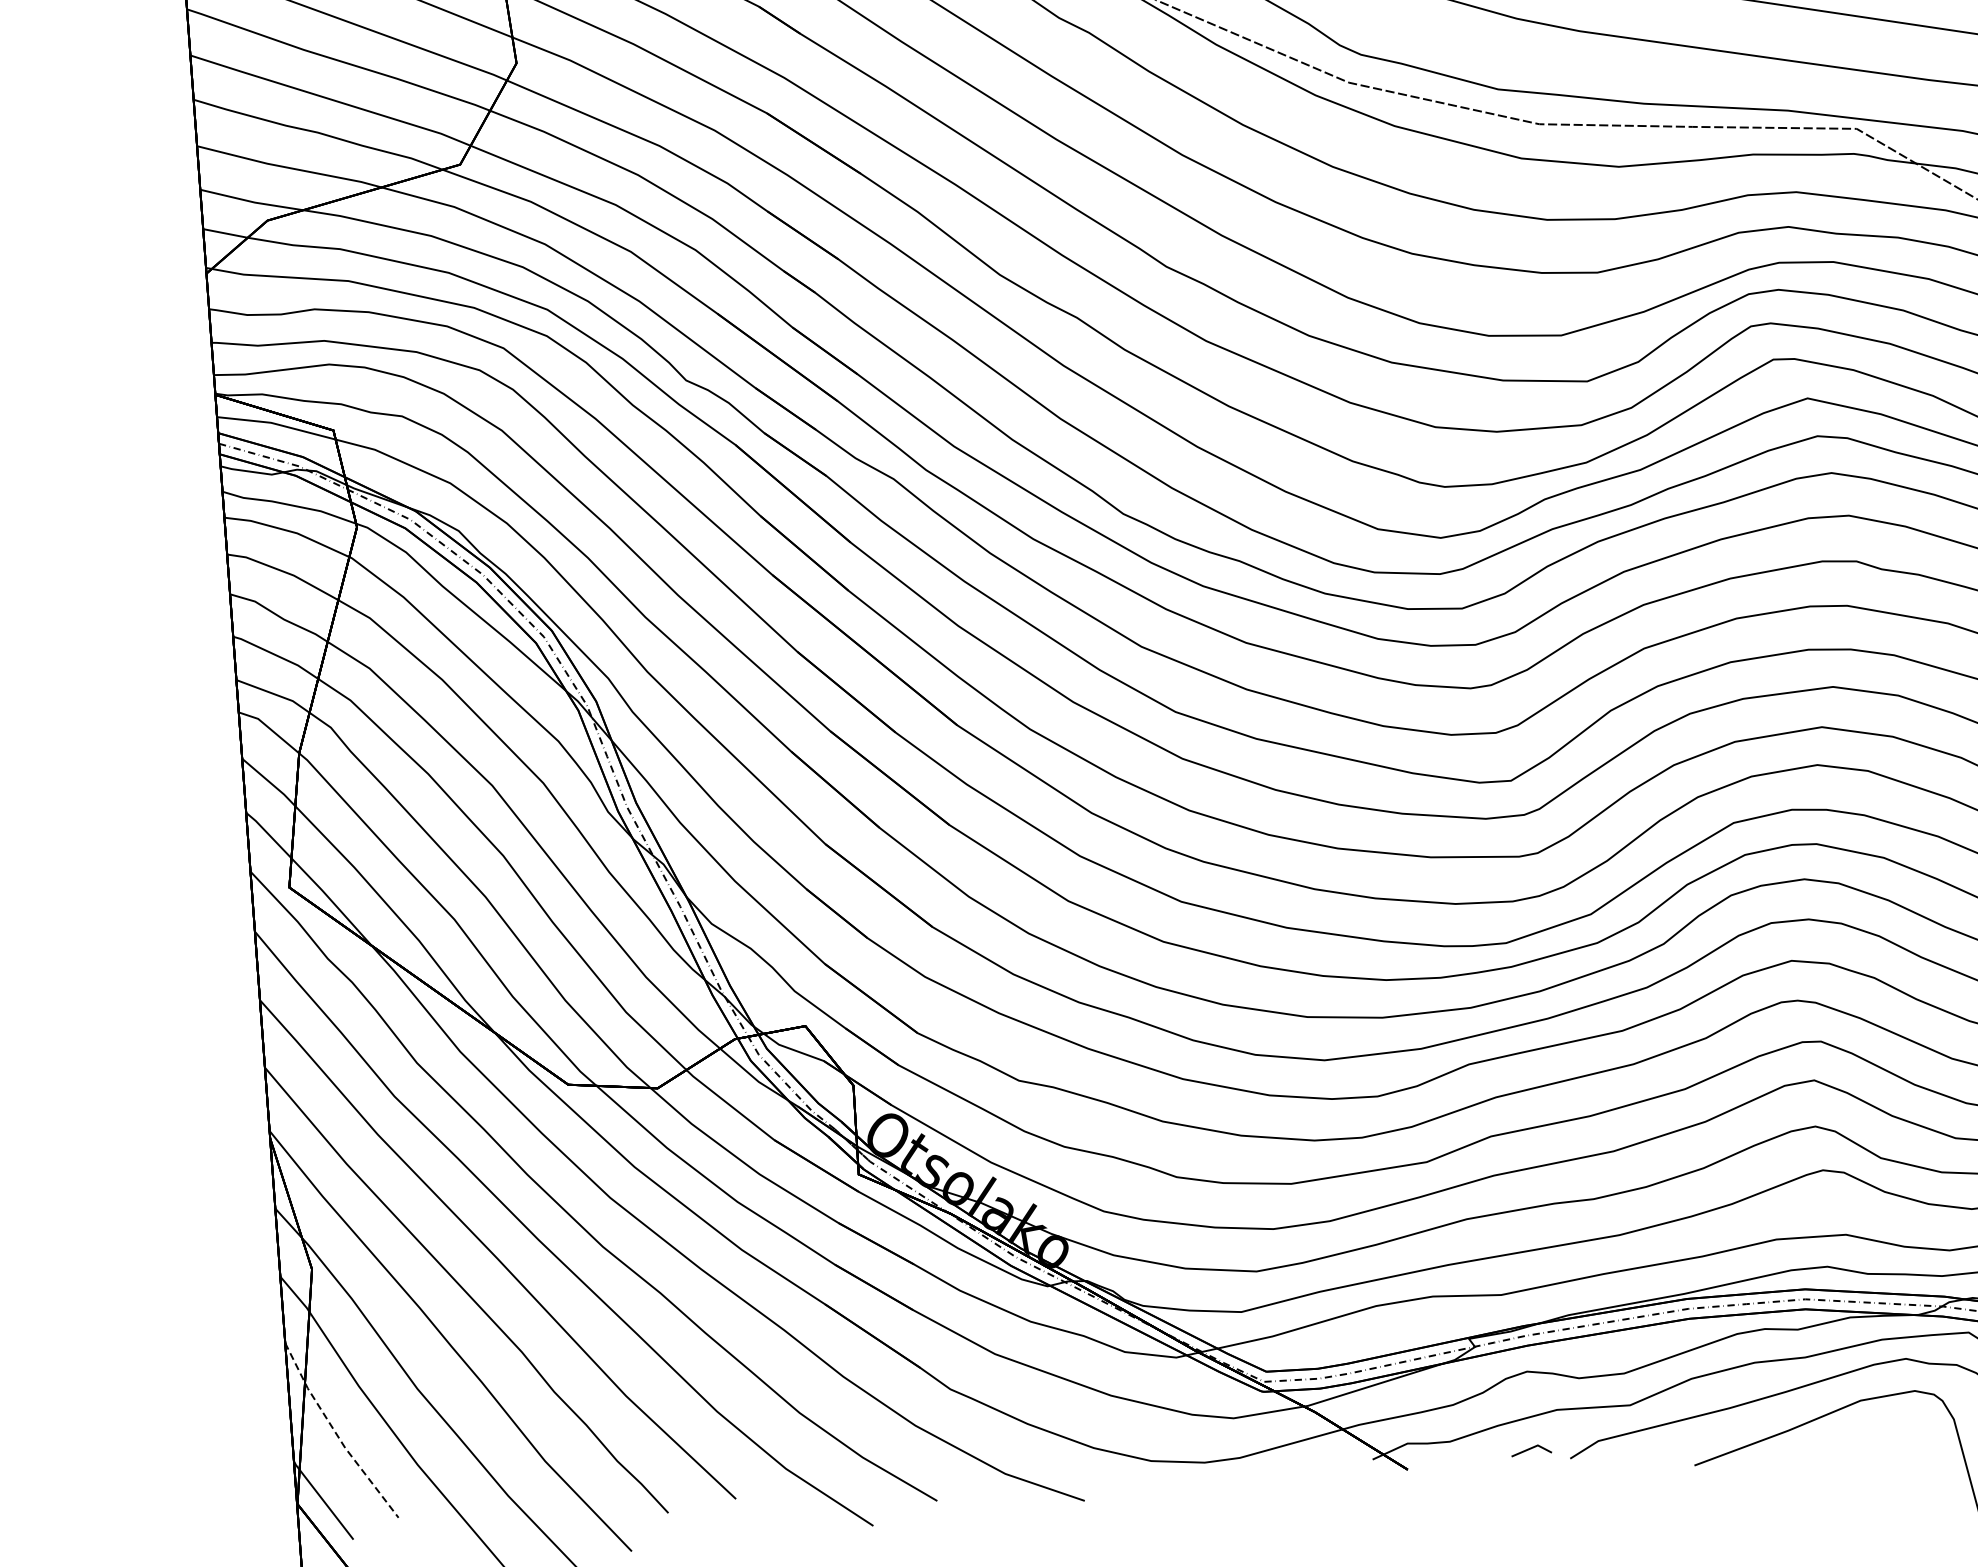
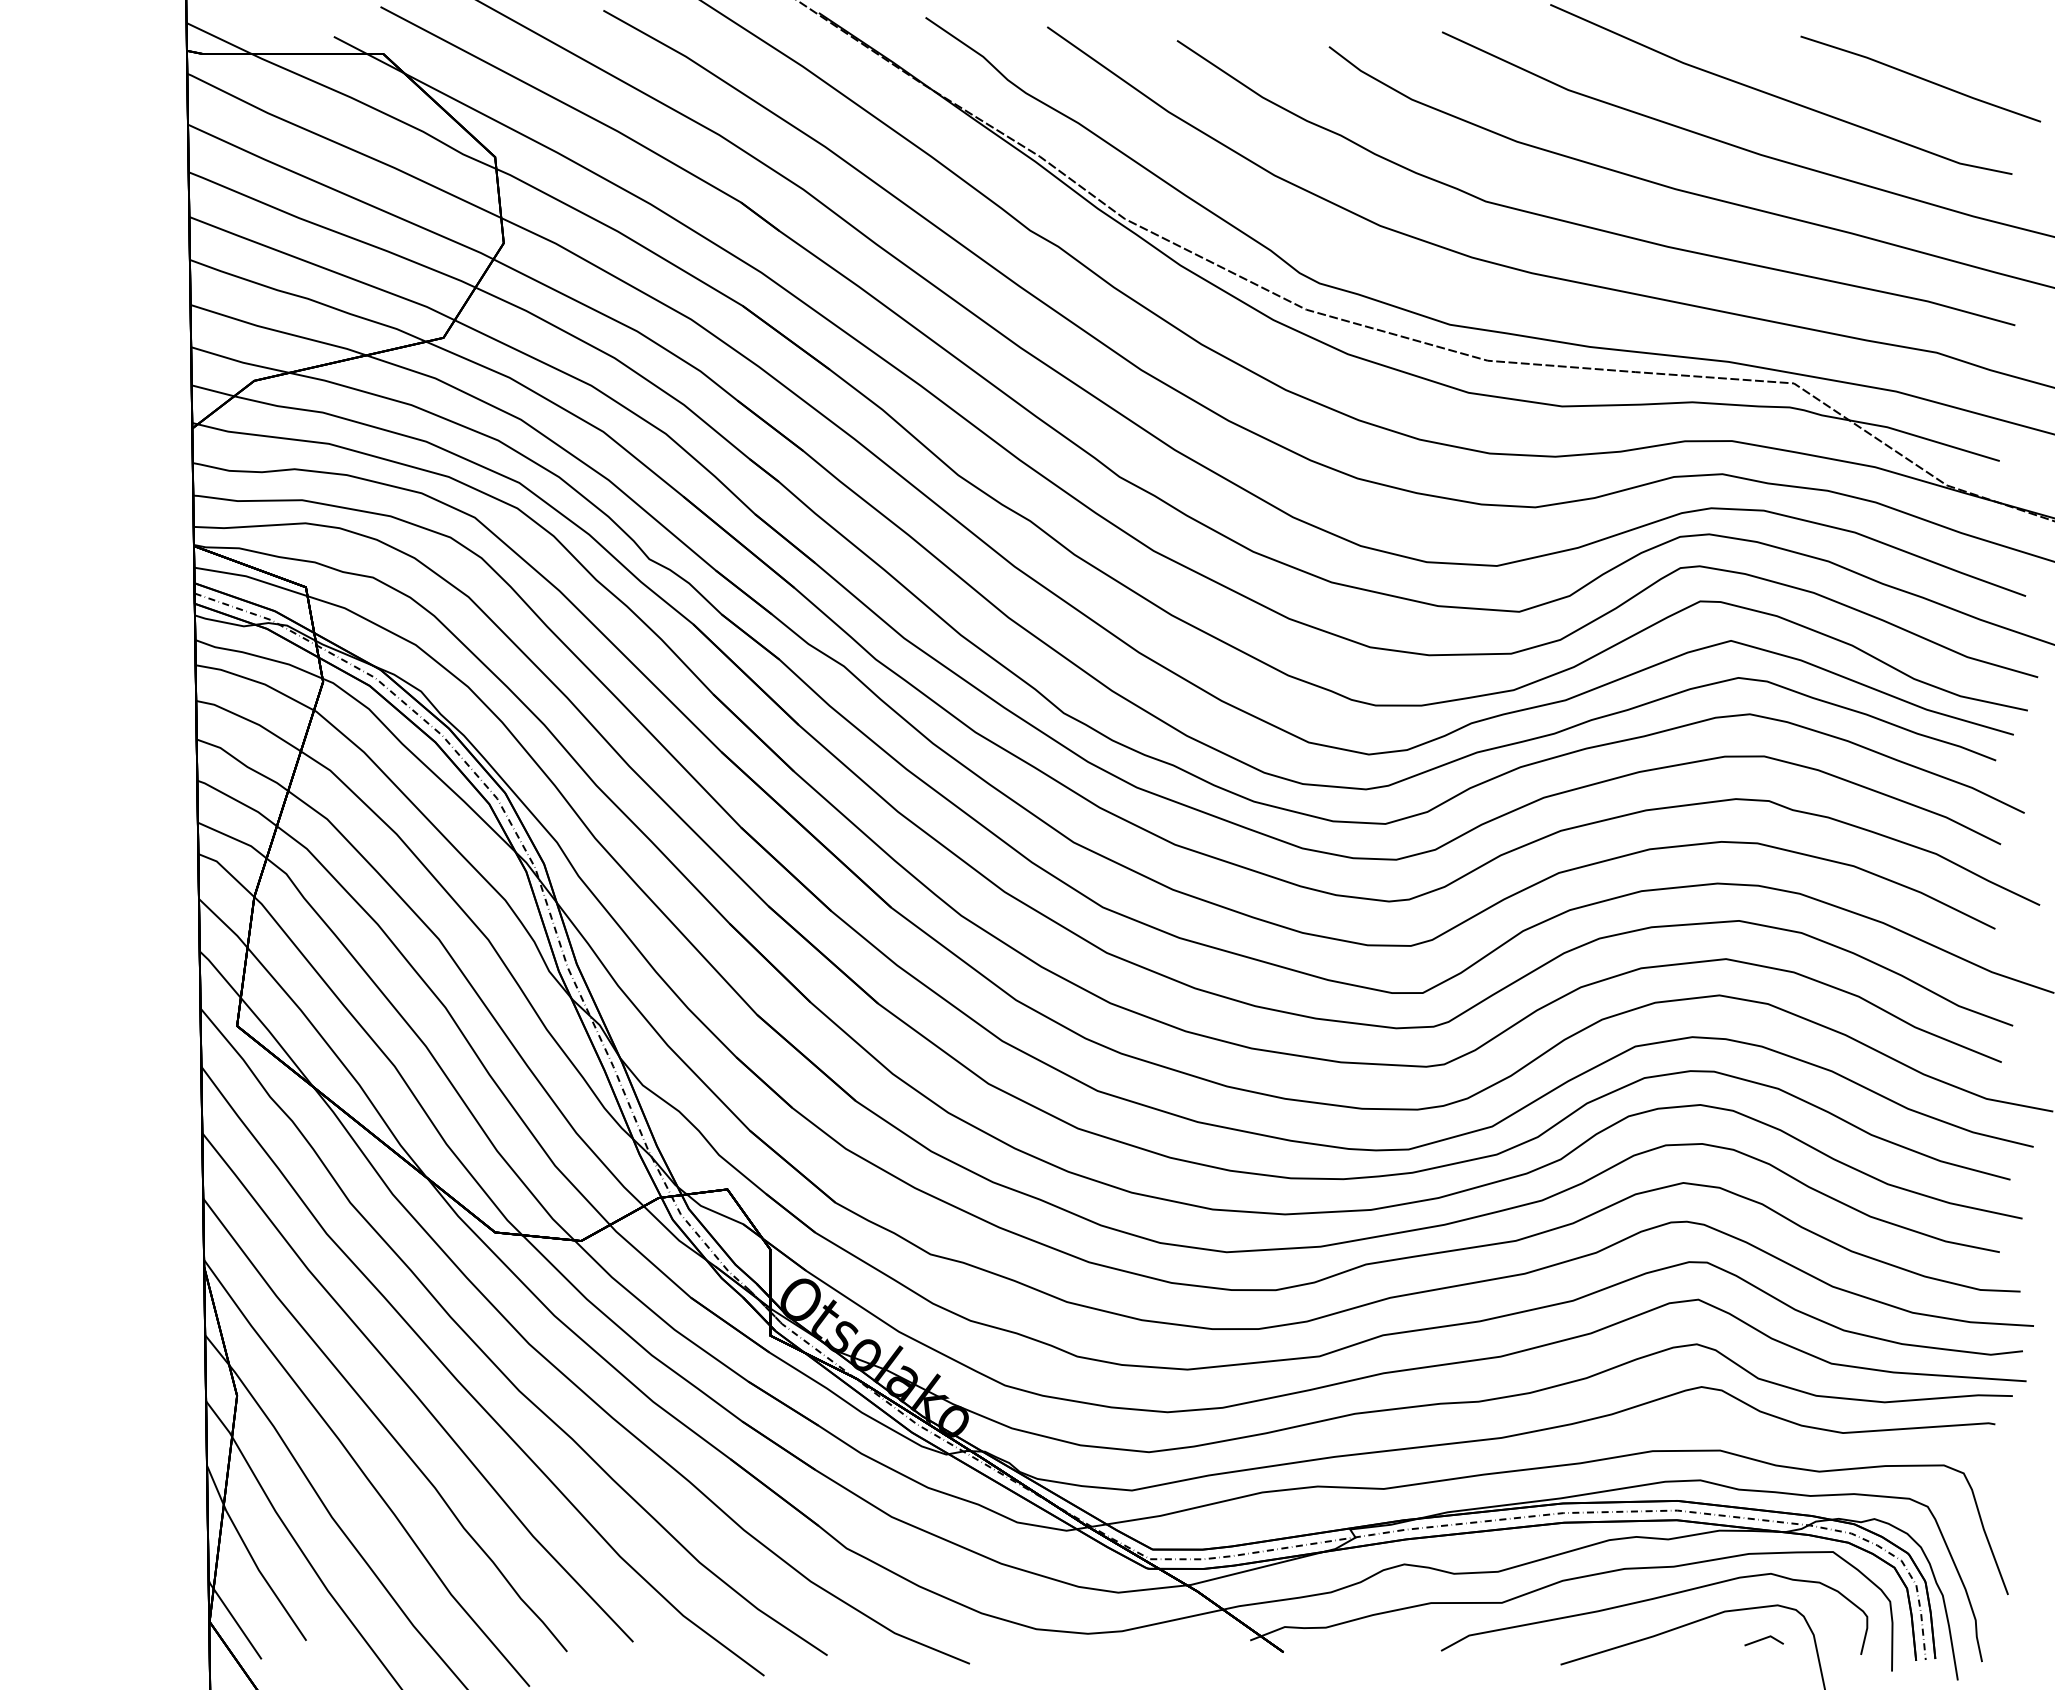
line: (336, 1434) -> (251, 1556), dashed -> solid
line: (1530, 1449) -> (1763, 1639), moved

